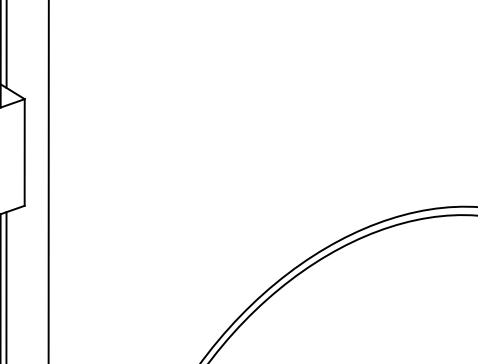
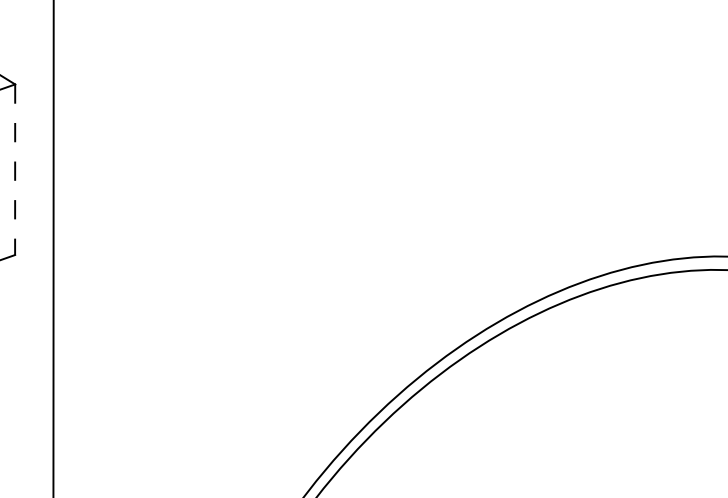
line: (24, 153) -> (14, 171), solid -> dashed

